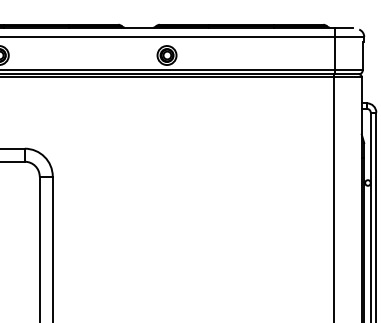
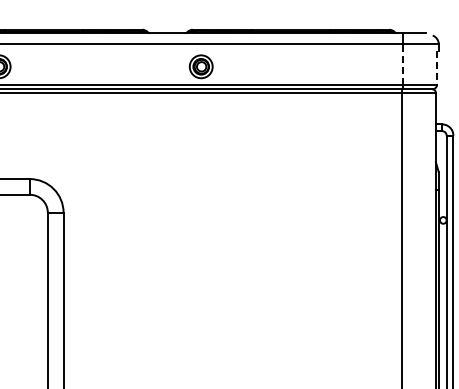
line: (334, 53) -> (403, 64), solid -> dashed
line: (363, 56) -> (437, 68), solid -> dashed

